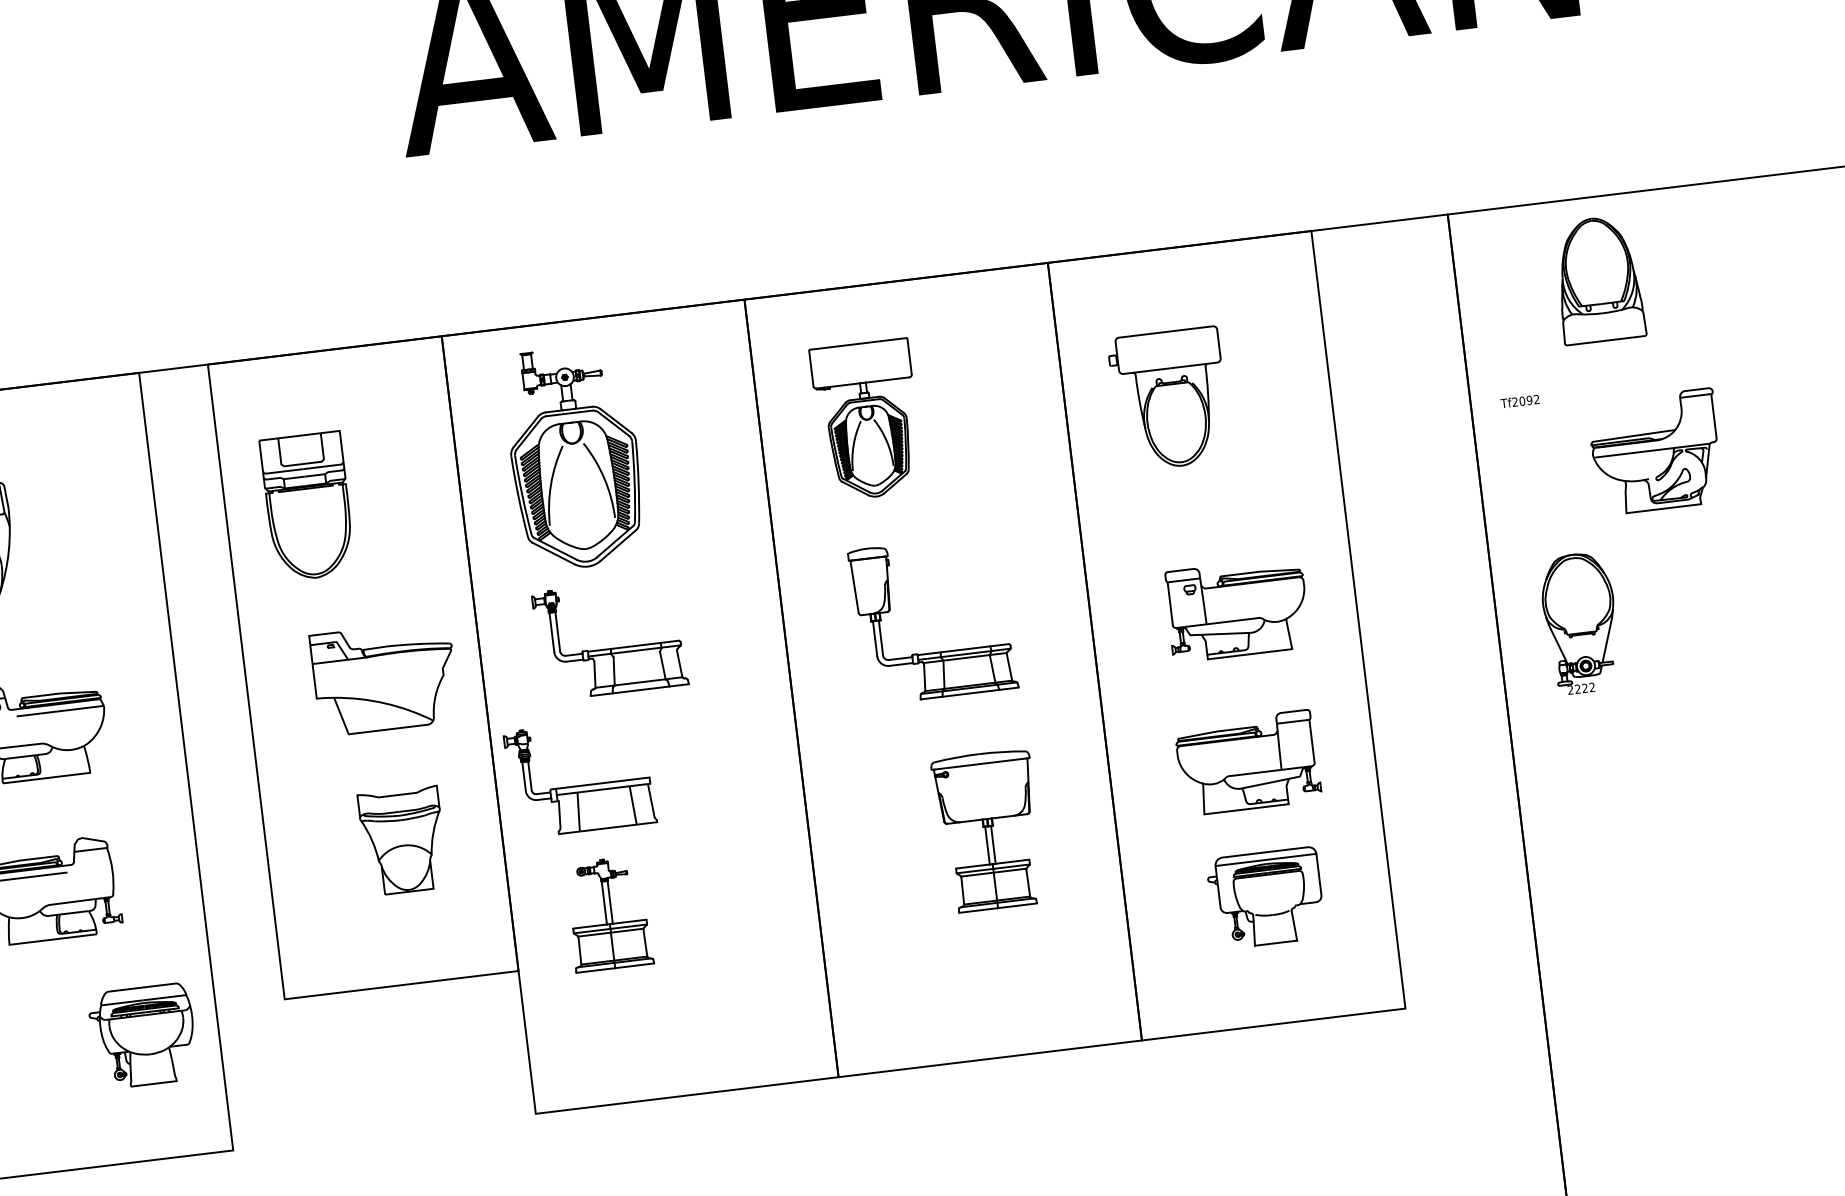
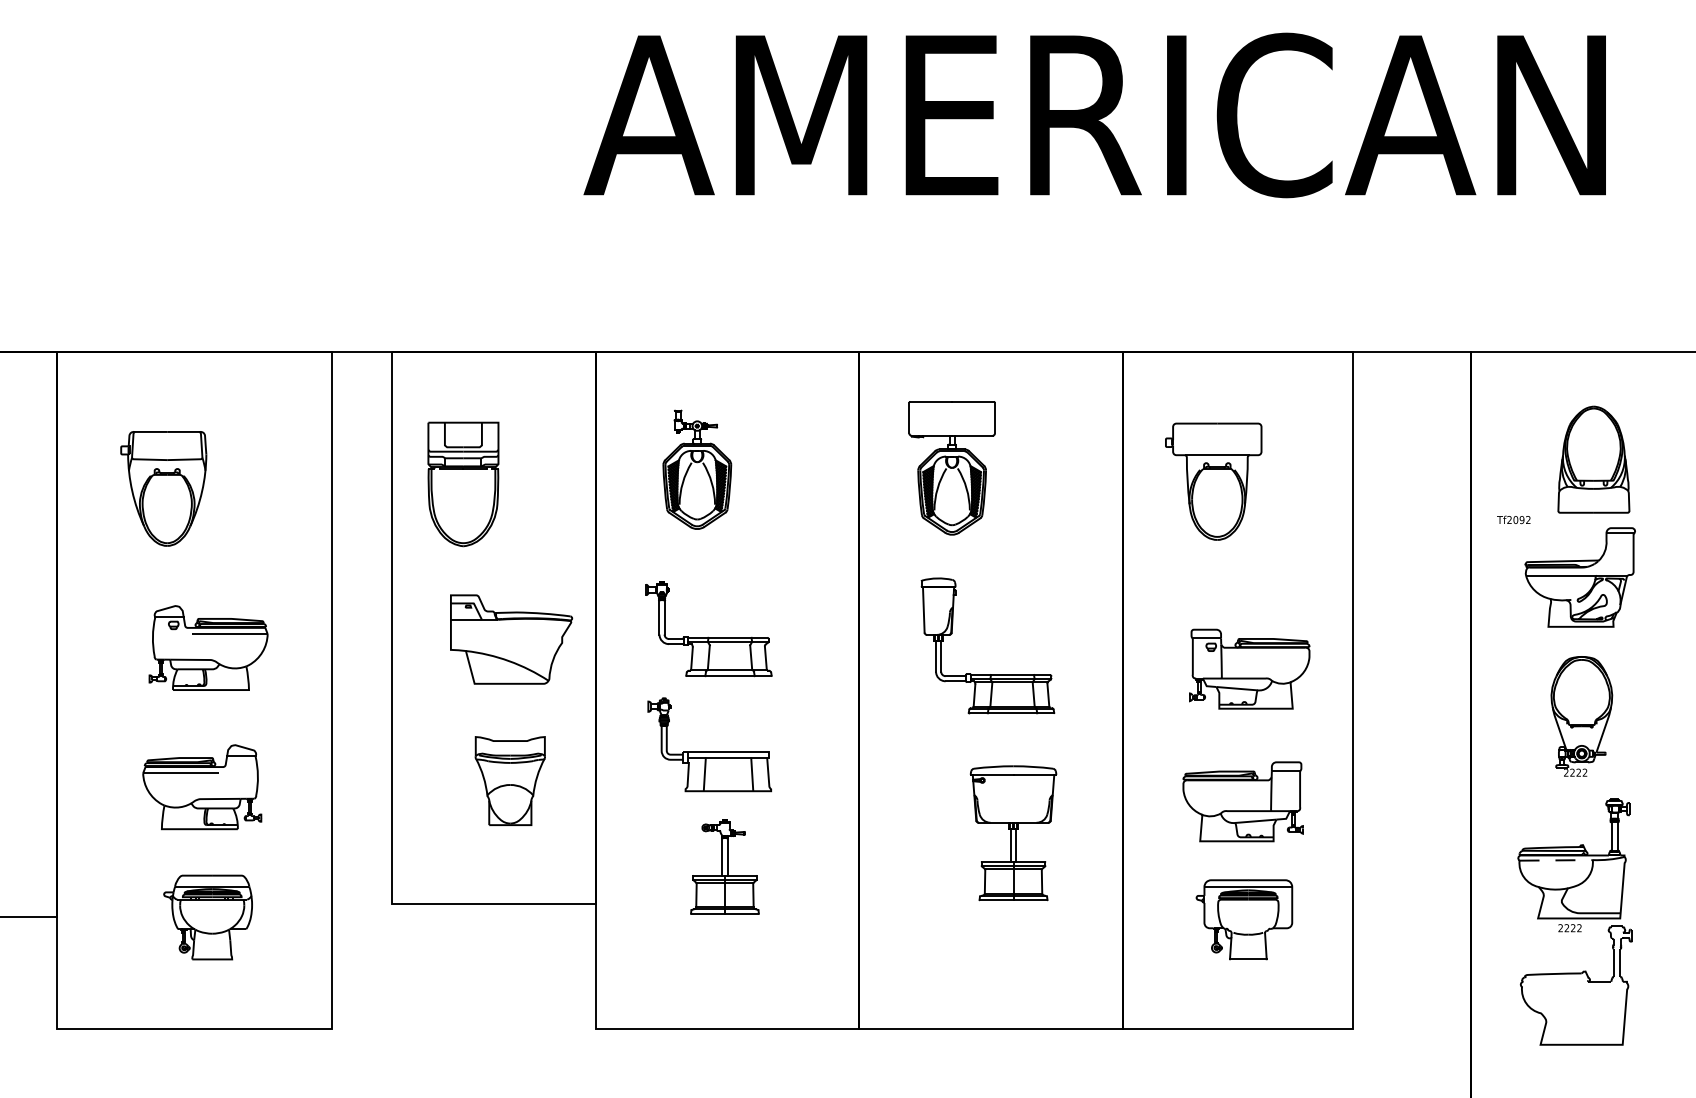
part: (1598, 279) -> (1593, 459), moved
part: (1655, 452) -> (1579, 577), moved
part: (574, 457) -> (697, 469), size x0.62
part: (1580, 623) -> (1581, 716), moved
part: (580, 785) -> (709, 751), moved
part: (1645, 854) -> (1574, 921), added
part: (608, 913) -> (724, 866), moved
part: (142, 1036) -> (207, 917), moved

